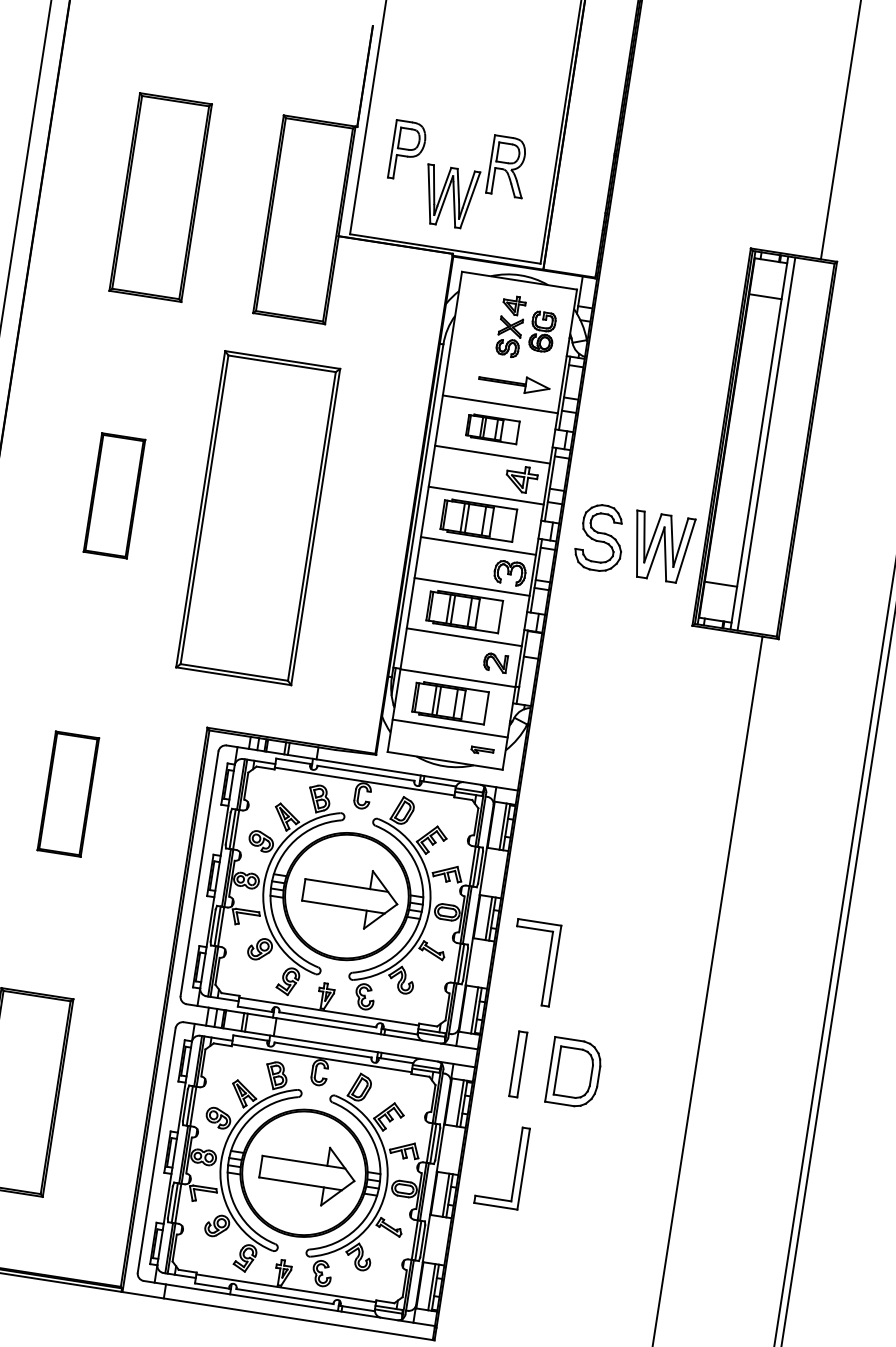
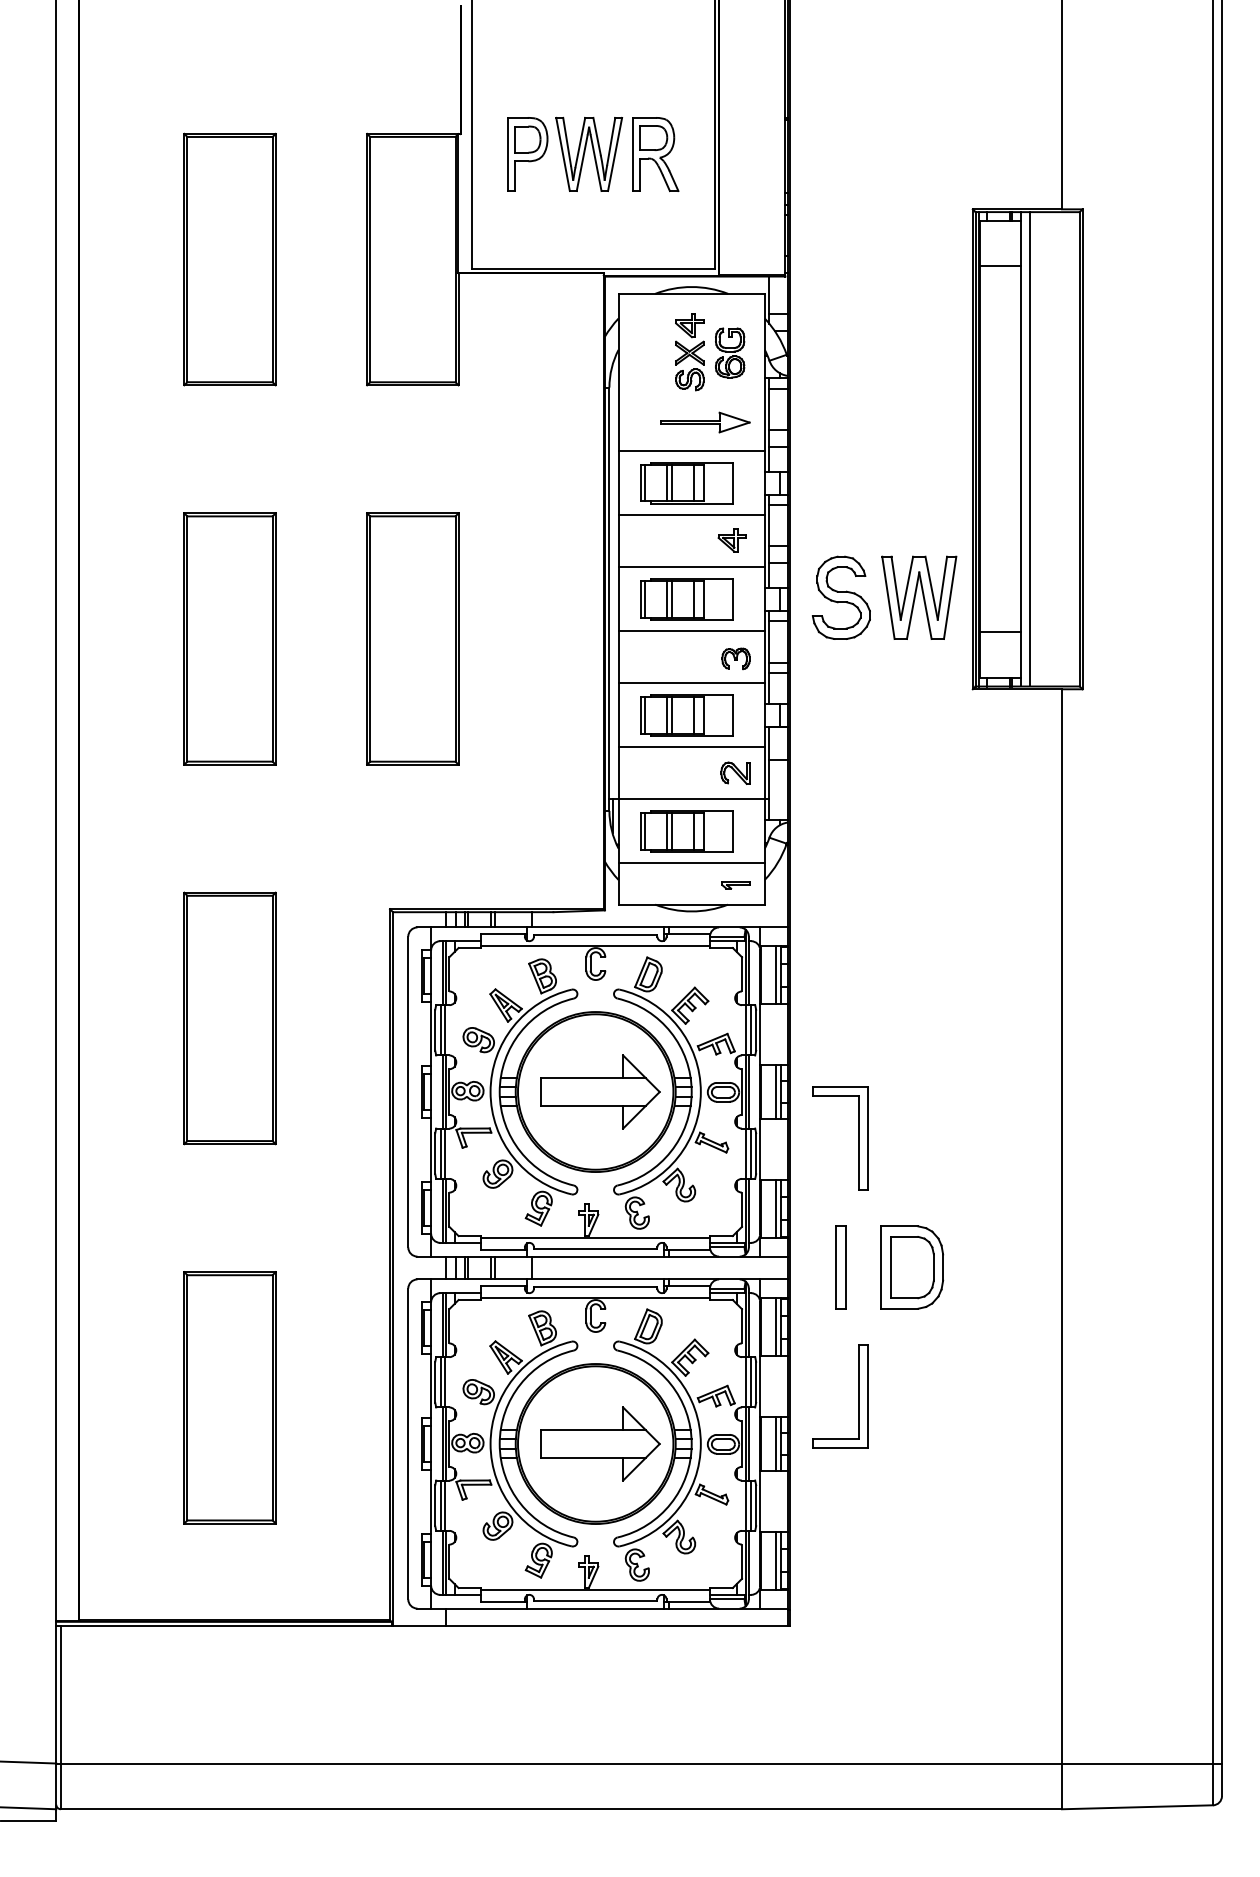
part: (450, 196) -> (589, 153), moved
part: (492, 429) -> (686, 483), size x1.43
part: (520, 479) -> (731, 540), size x0.71
part: (114, 495) -> (229, 638), size x1.67
part: (258, 517) -> (412, 638), size x0.62
part: (509, 572) -> (735, 658), size x0.71
part: (67, 794) -> (229, 1018), size x1.67

